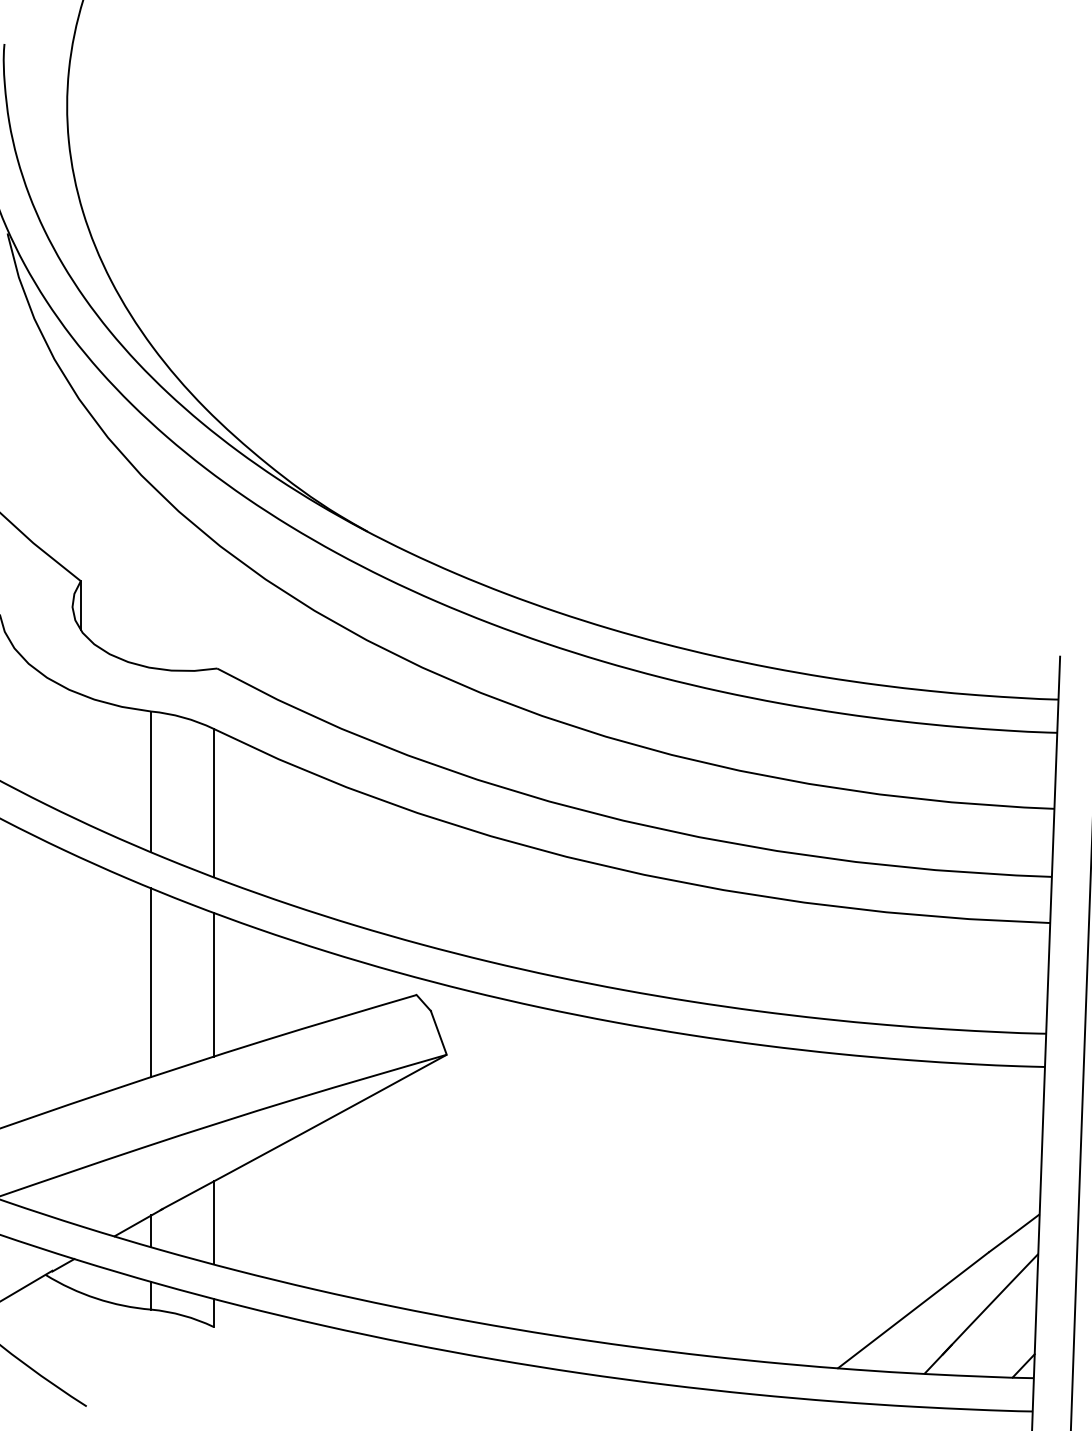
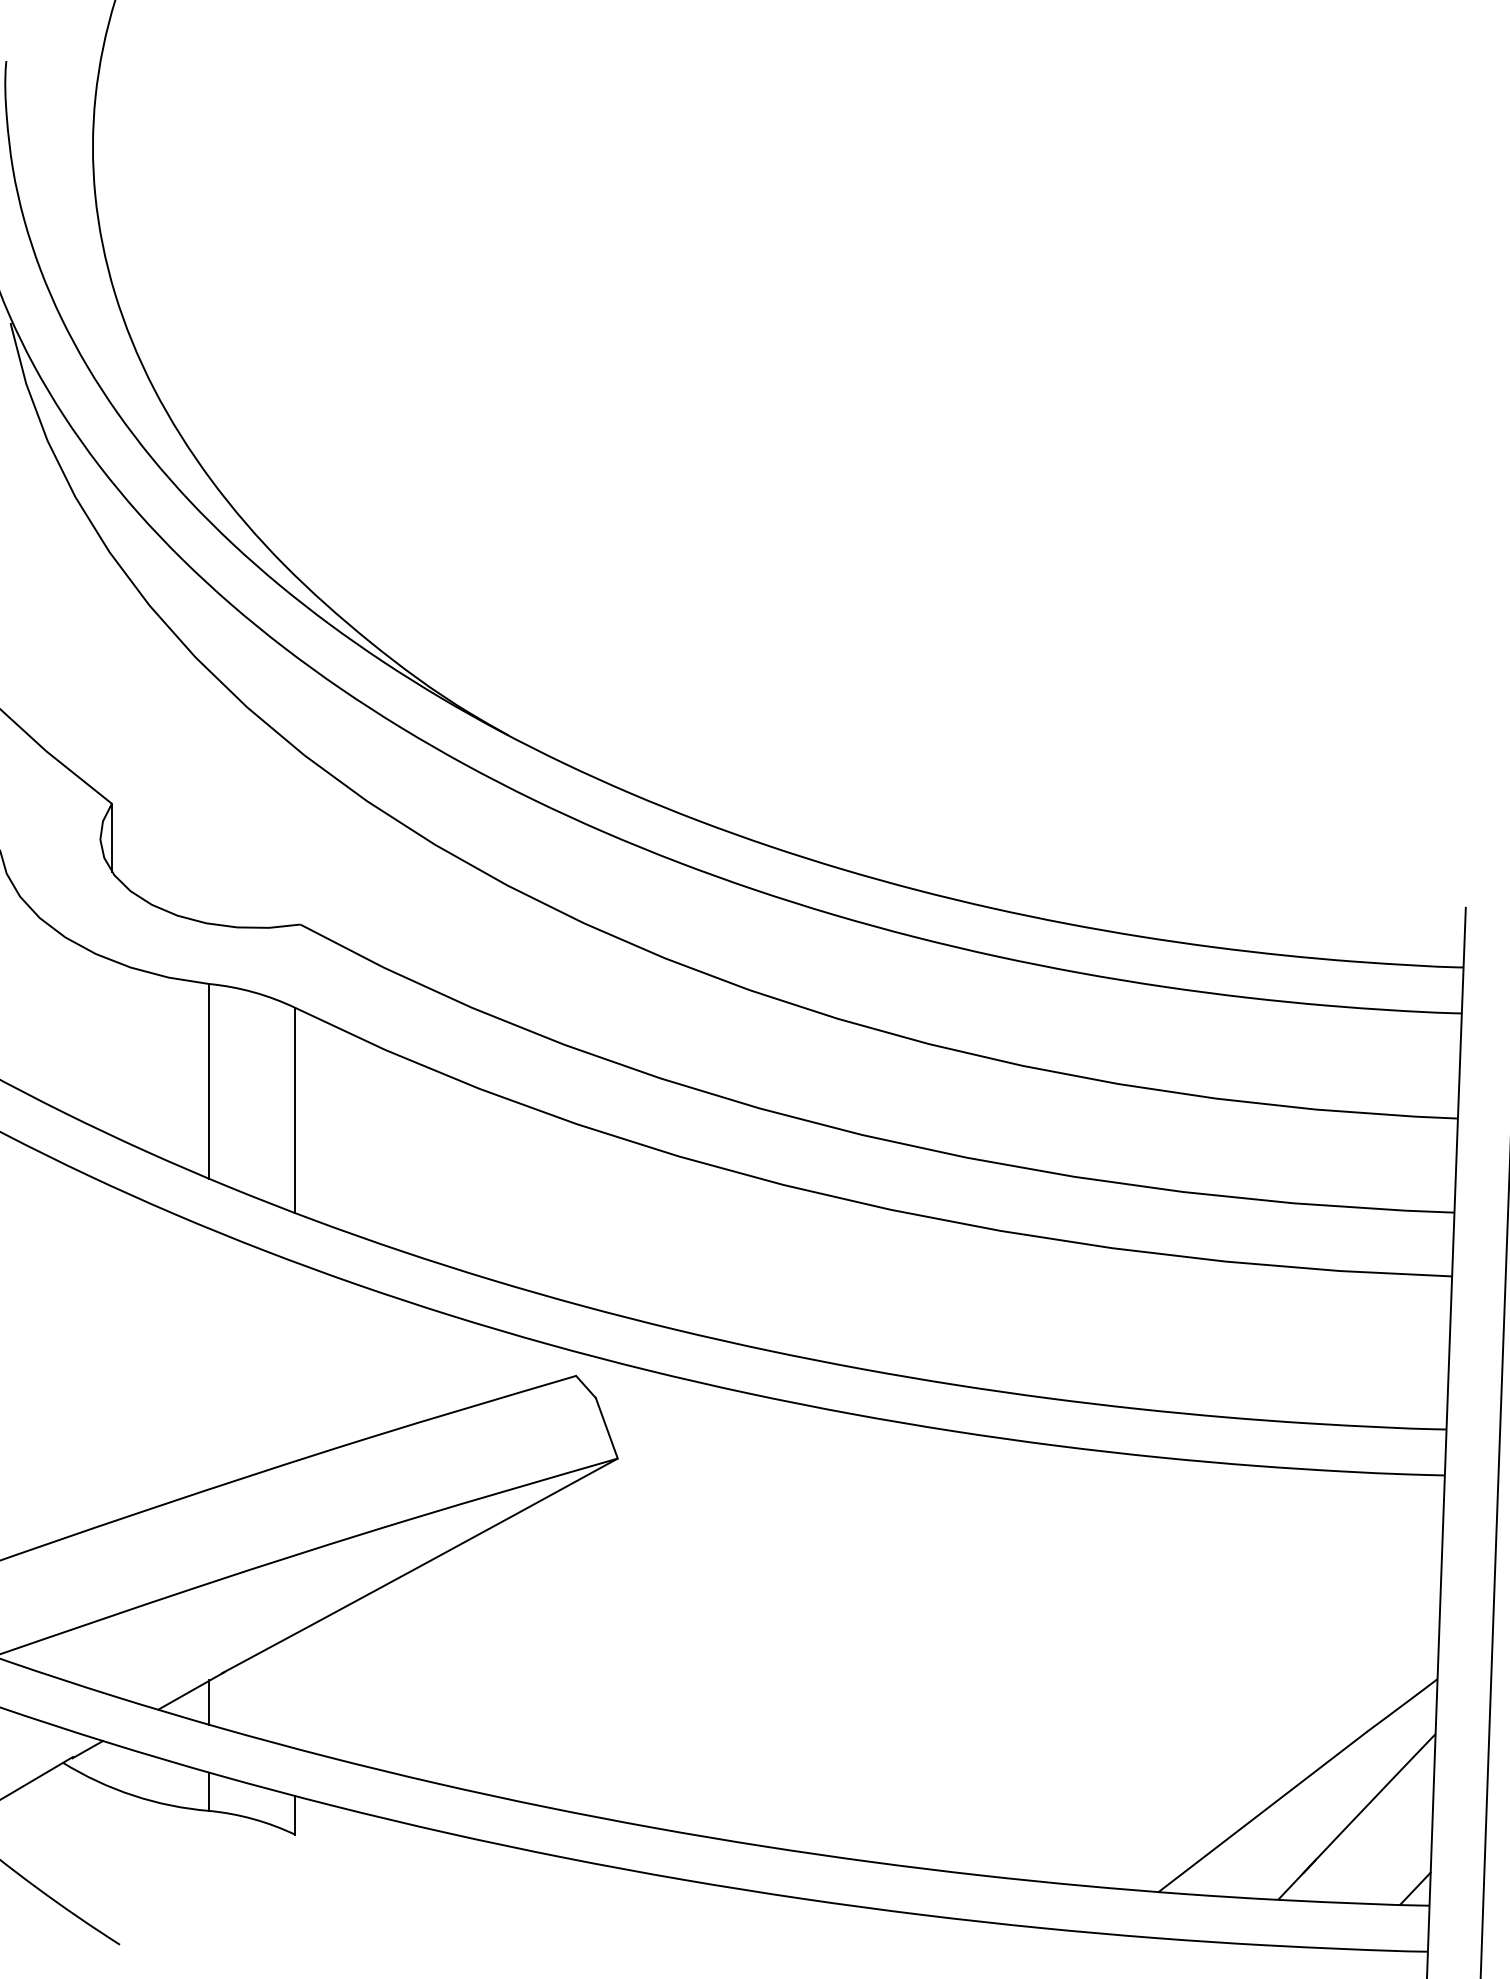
line: (151, 982) -> (209, 1358), removed
line: (213, 984) -> (295, 1361), removed
line: (213, 1222) -> (295, 1690), removed

